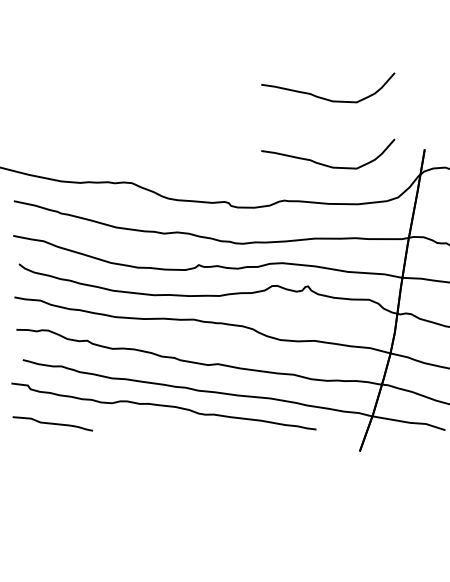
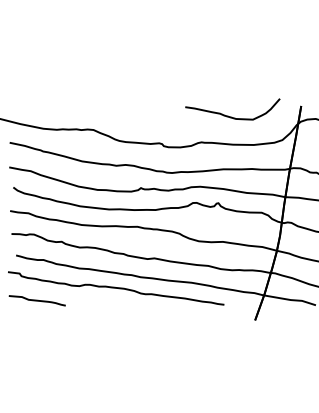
curve: (326, 97) -> (231, 69), removed

